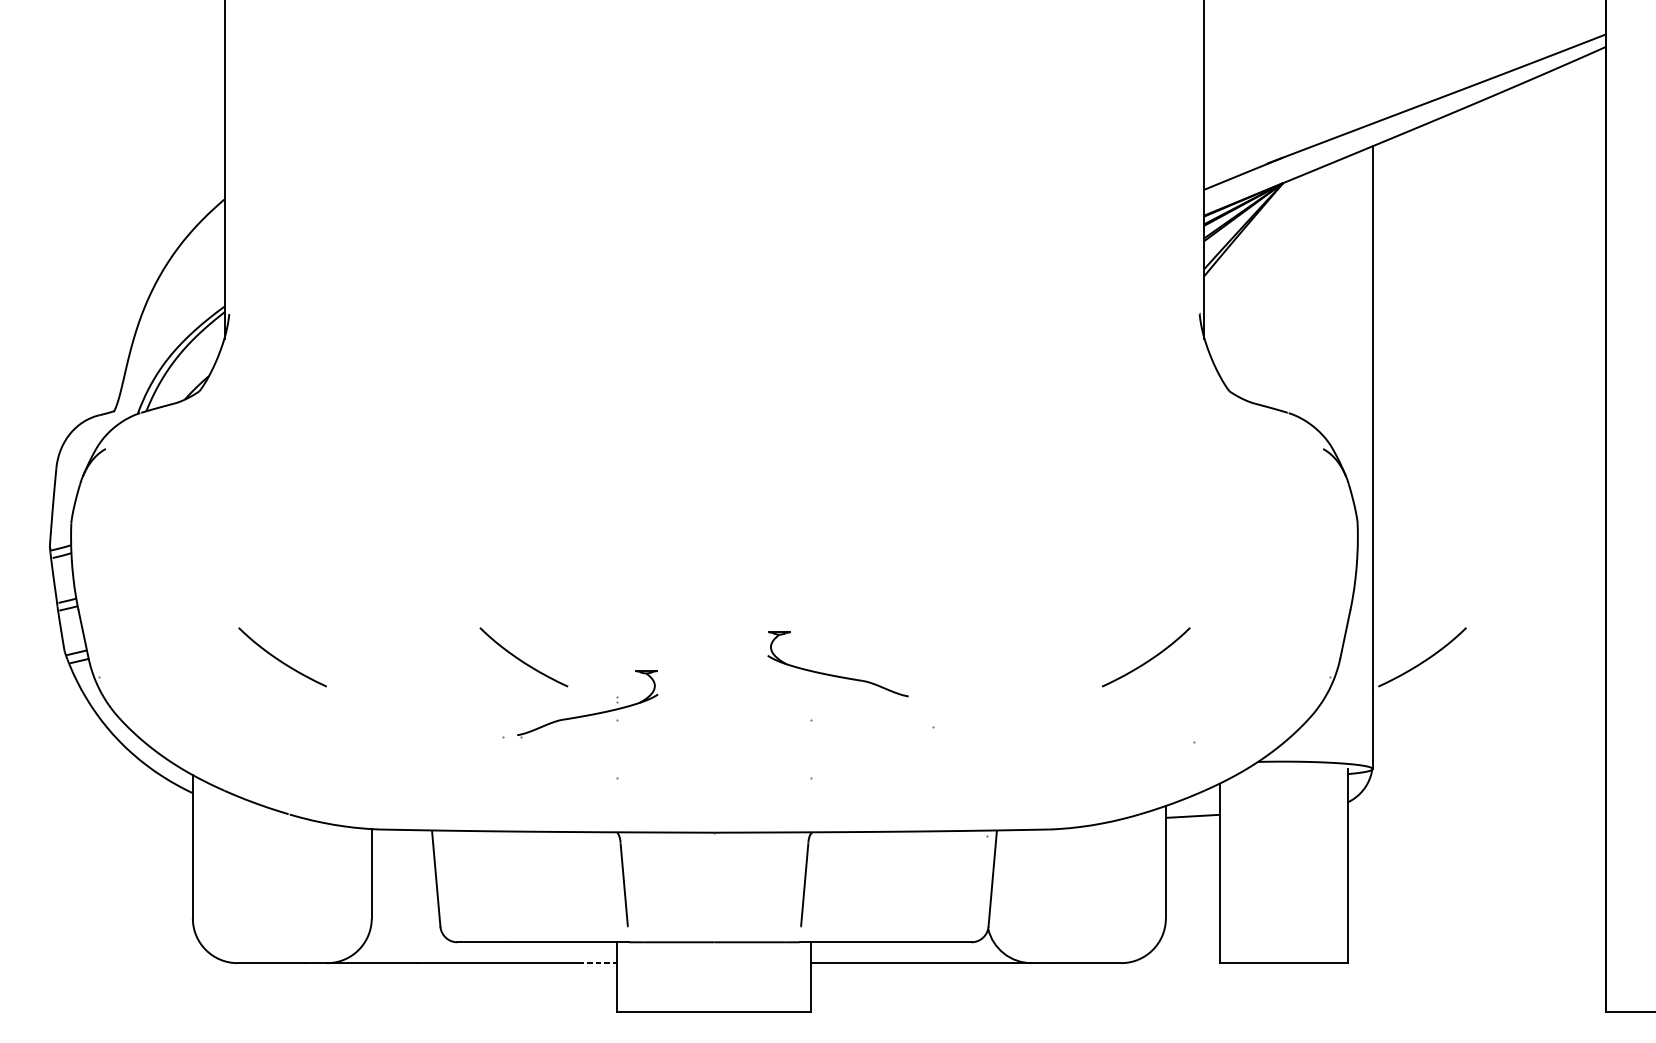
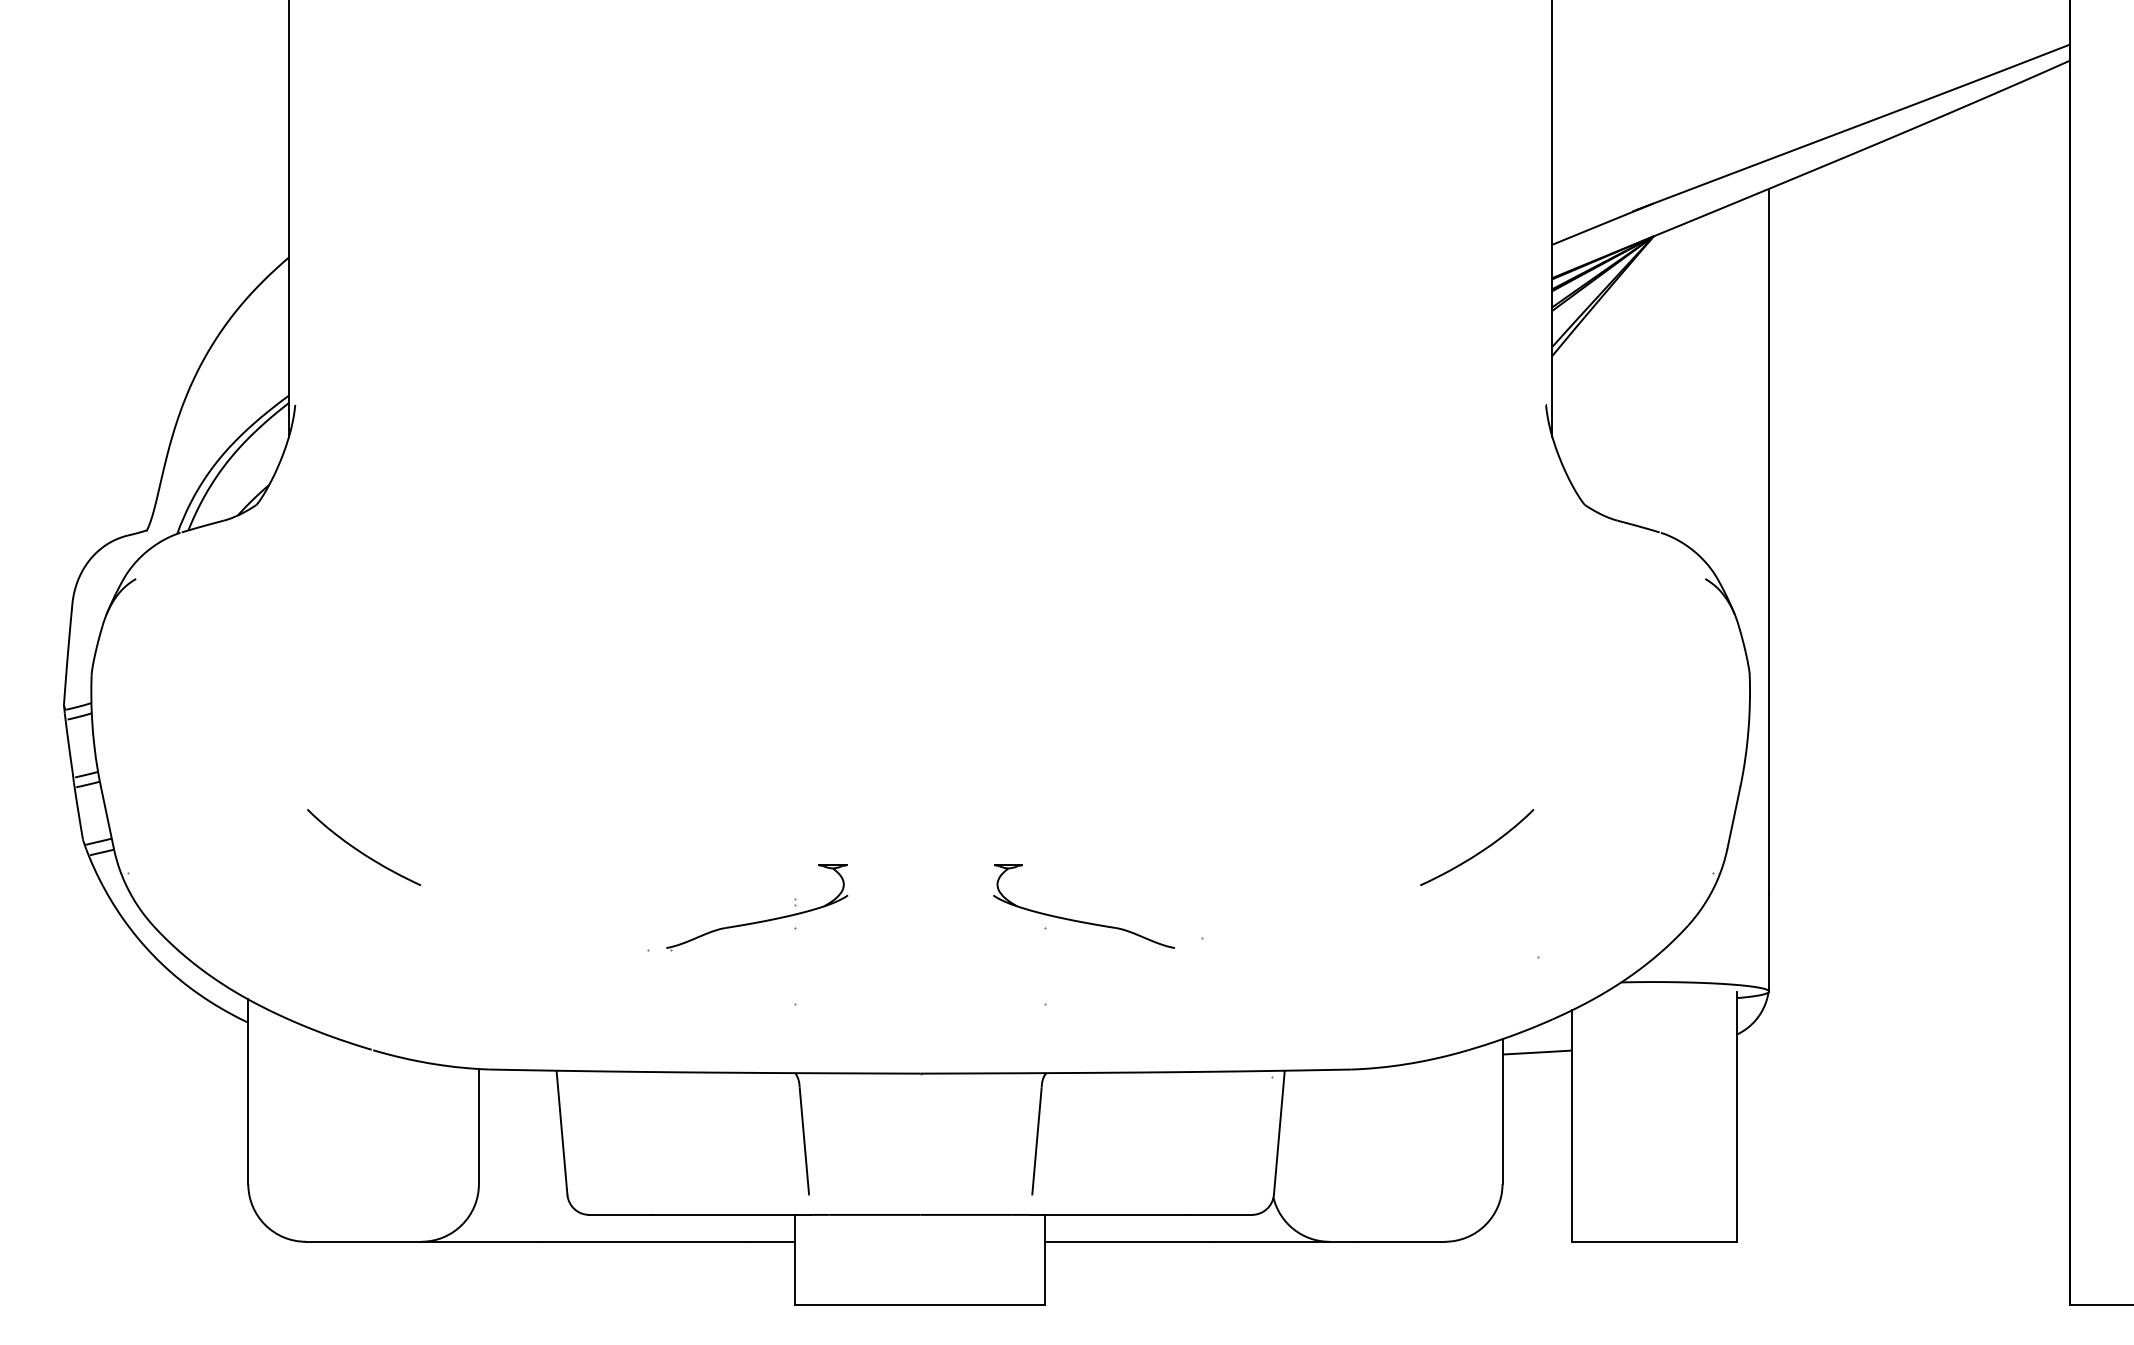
part: (524, 657) -> (675, 847), removed
part: (1422, 657) -> (1833, 847), removed
part: (834, 675) -> (1079, 920), moved
line: (597, 962) -> (770, 1241), dashed -> solid

